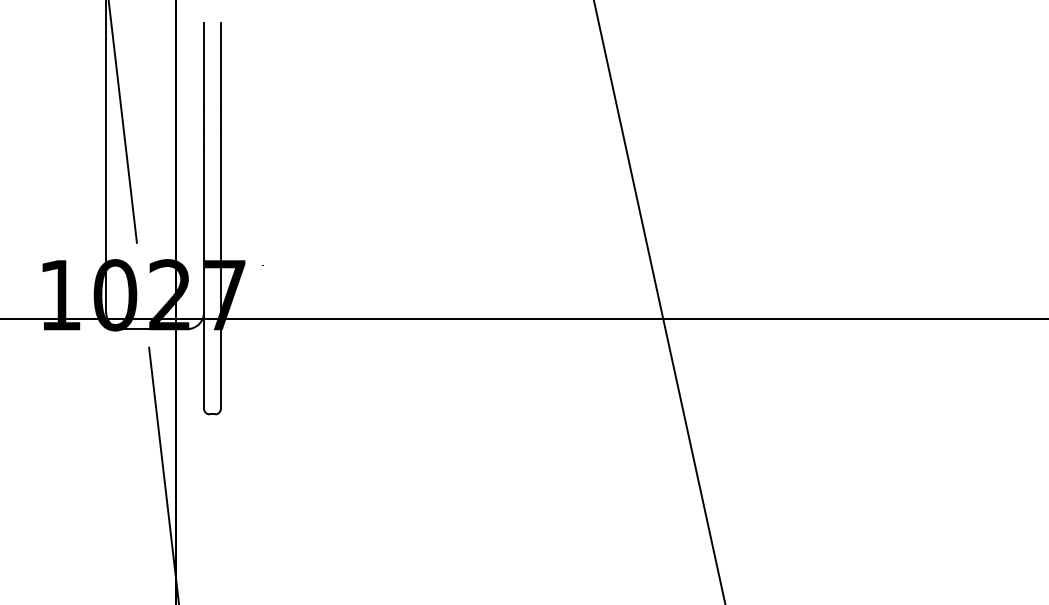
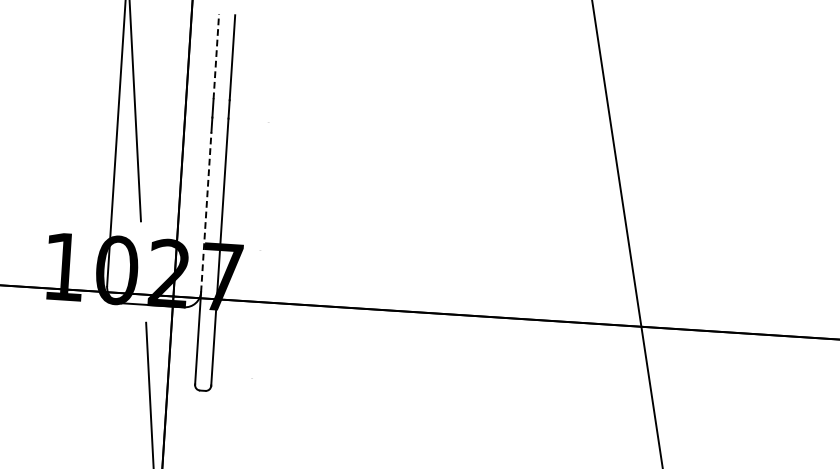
line: (204, 66) -> (216, 56), solid -> dashed
line: (204, 228) -> (206, 211), solid -> dashed

